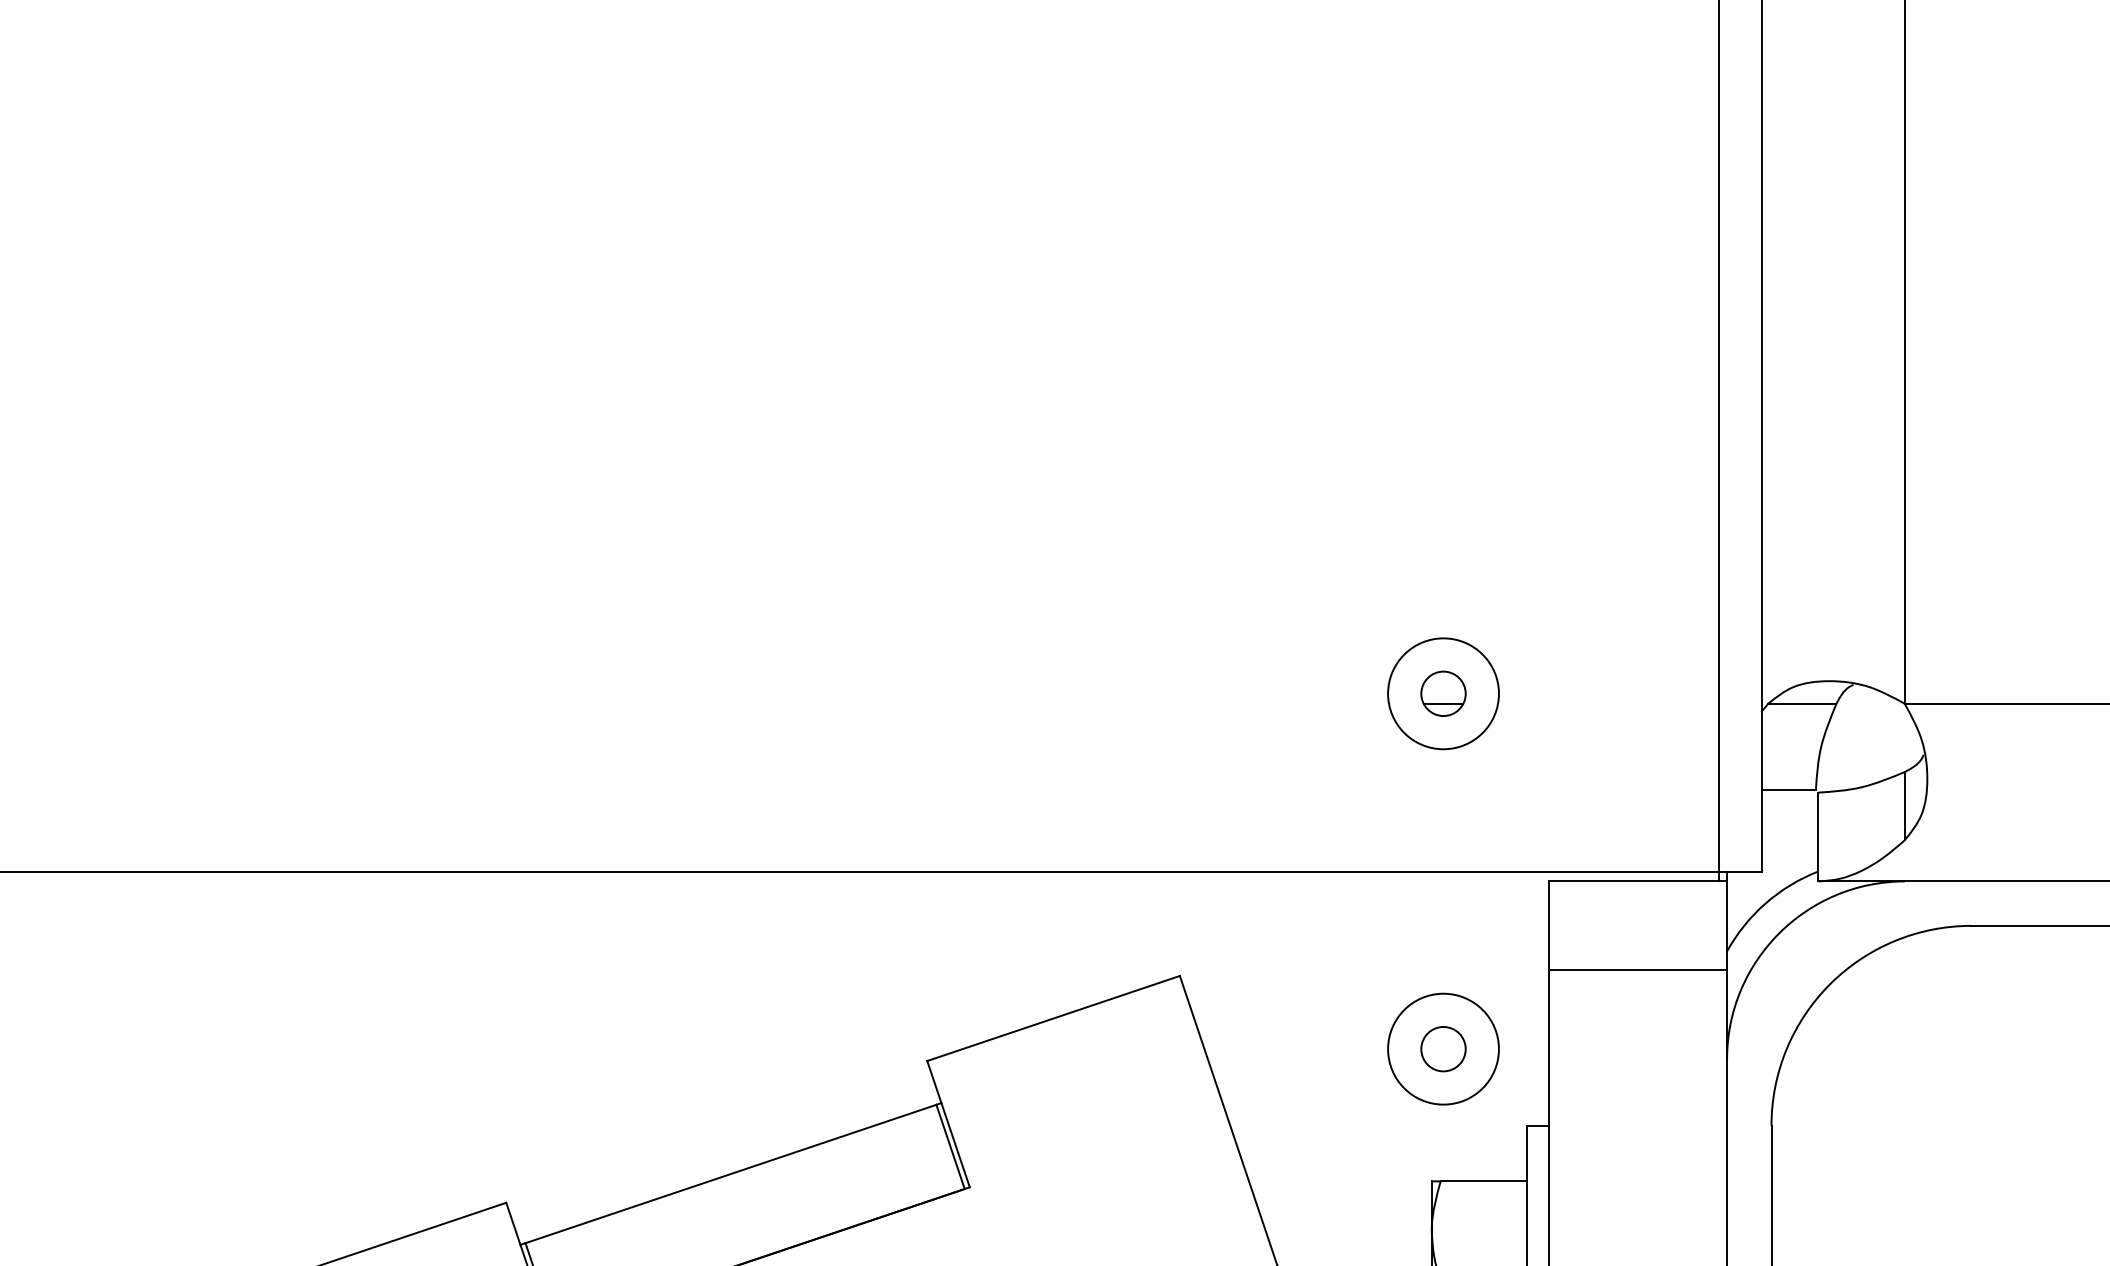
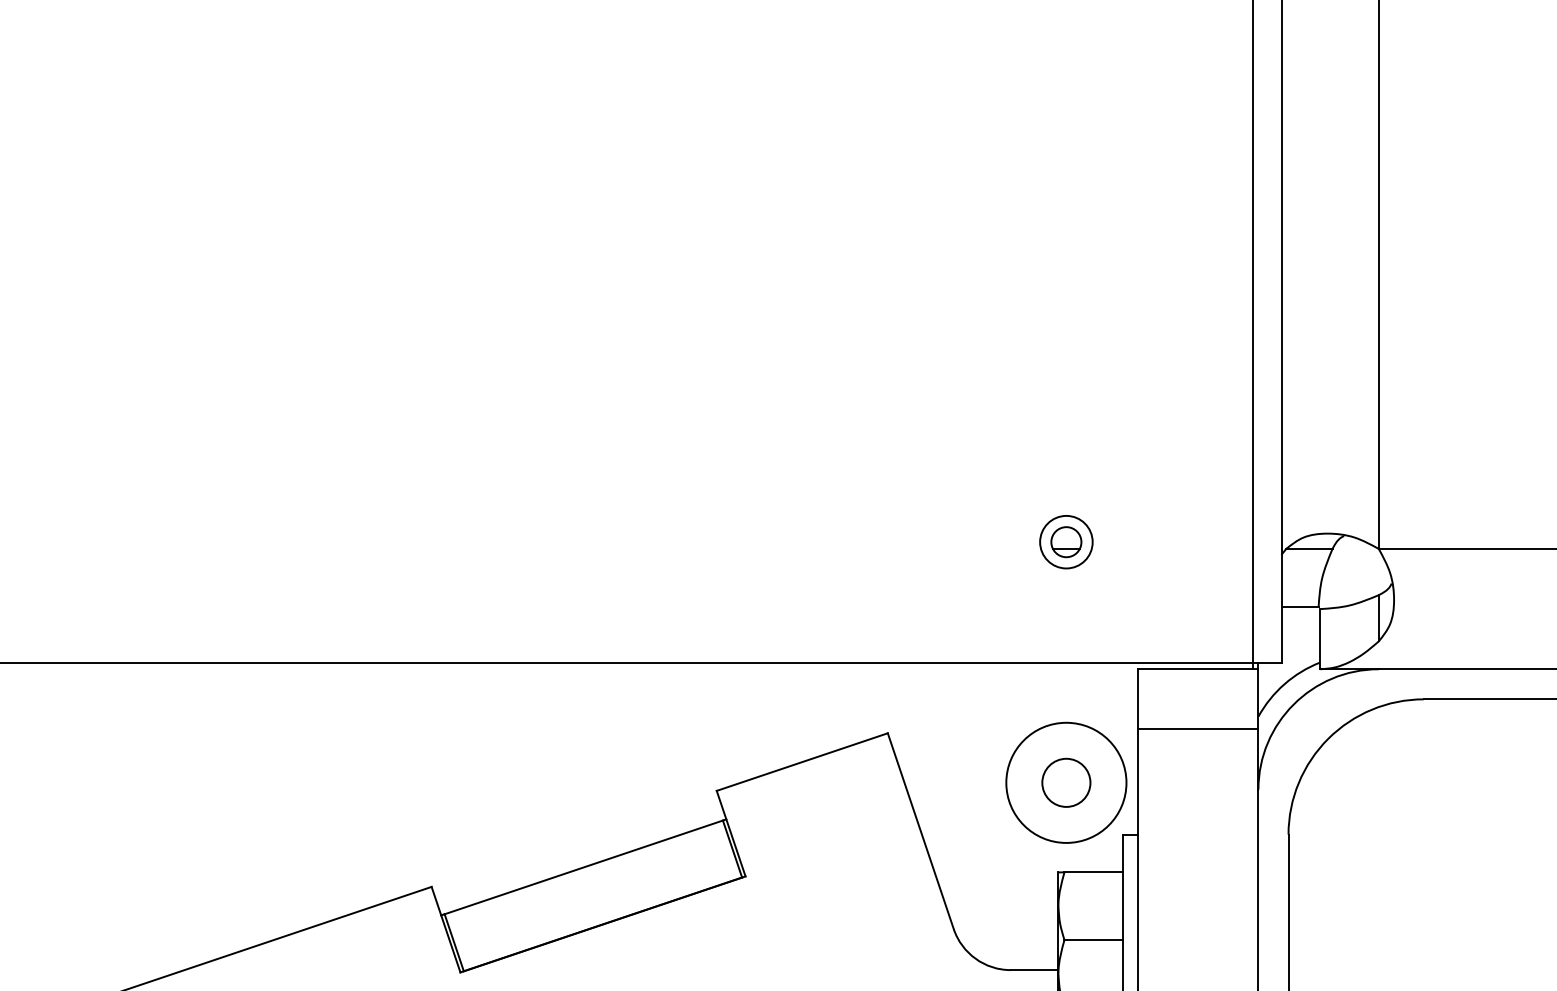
circle: (1442, 692) -> (1065, 541), size x0.7
circle: (1442, 1048) -> (1065, 782), size x1.6
circle: (1443, 1048) -> (1066, 782), size x1.6

